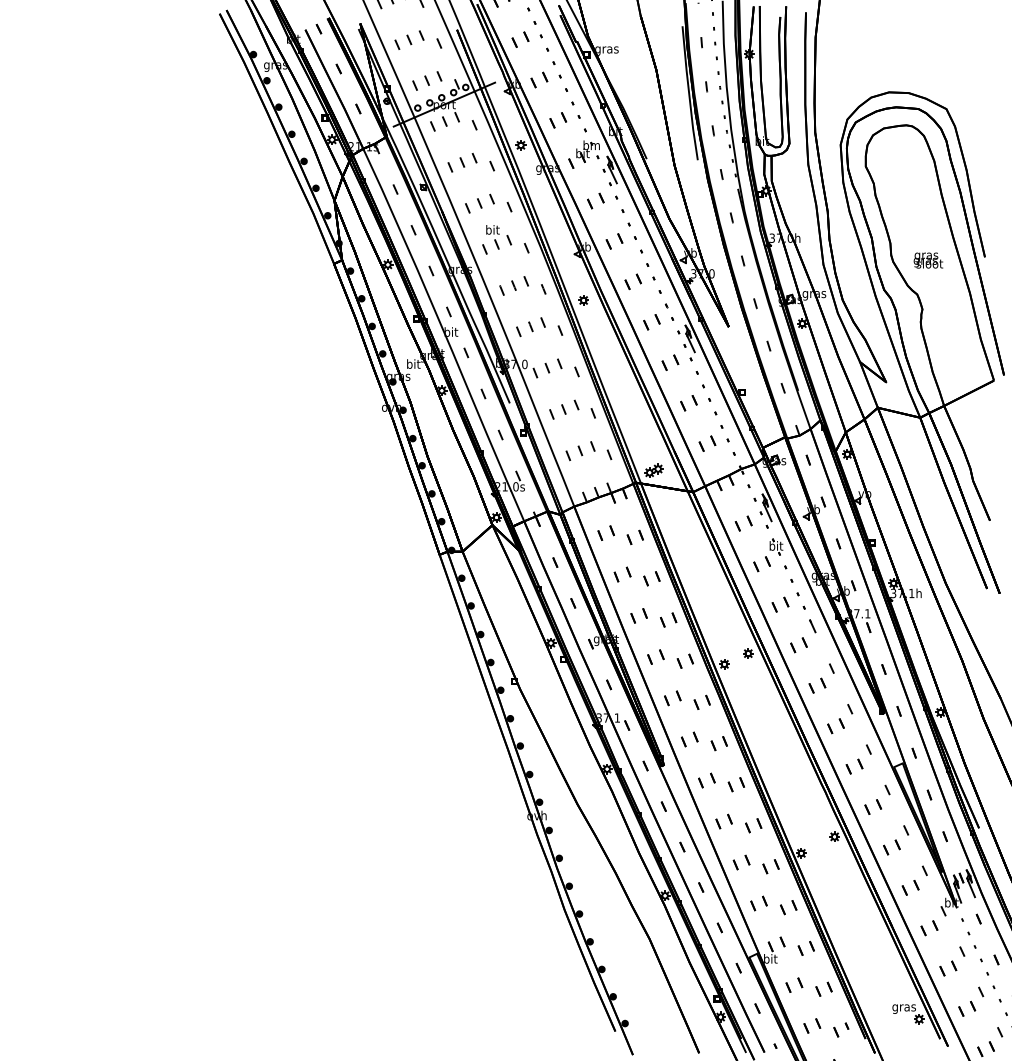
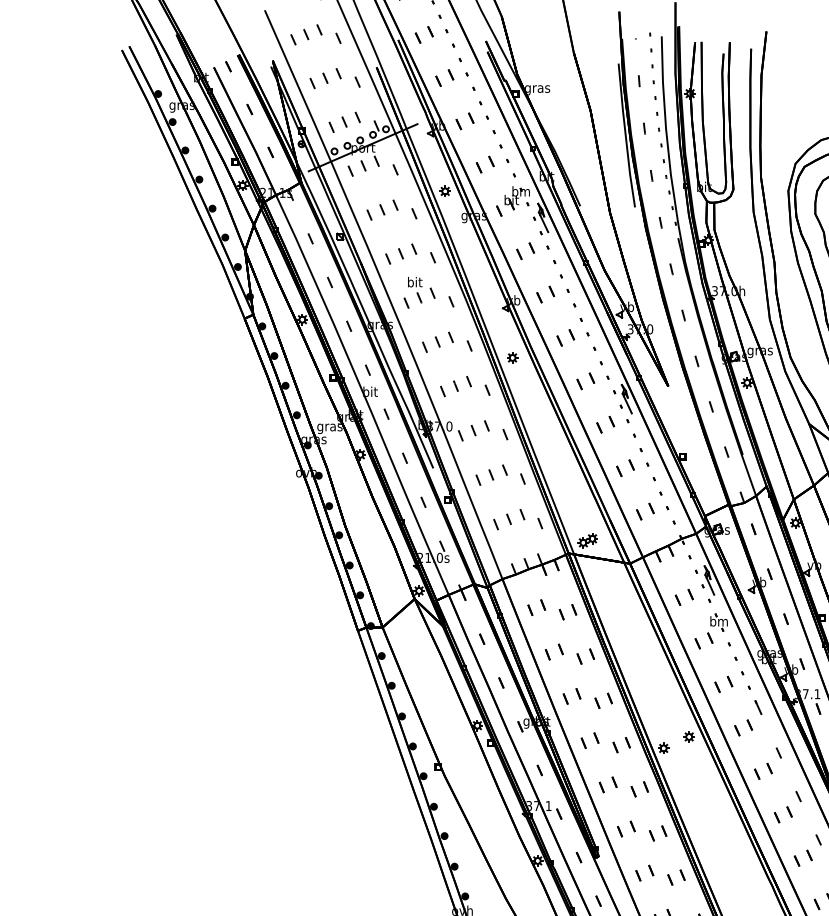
text: (413, 365) -> (329, 427), bit -> gras
text: (776, 545) -> (719, 620), bit -> bm

